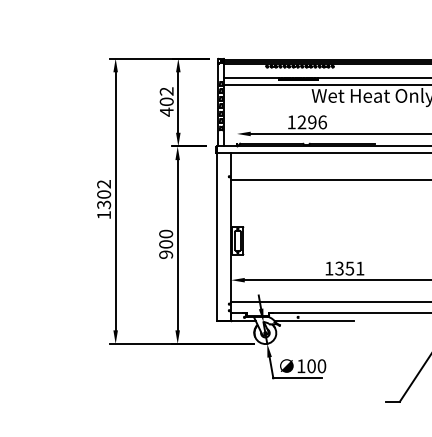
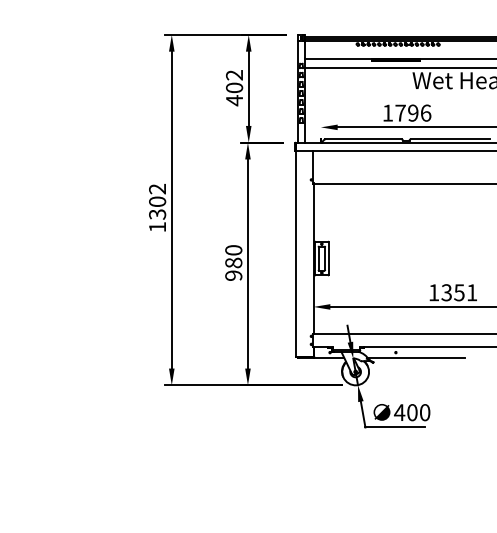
text: (301, 122) -> (399, 113), 1296 -> 1796
text: (165, 244) -> (232, 263), 900 -> 980
text: (300, 366) -> (398, 412), 100 -> 400

